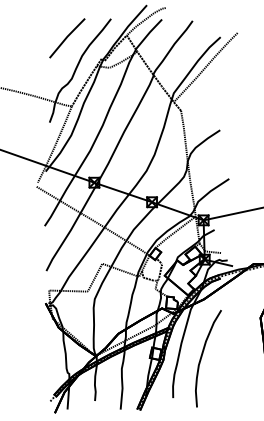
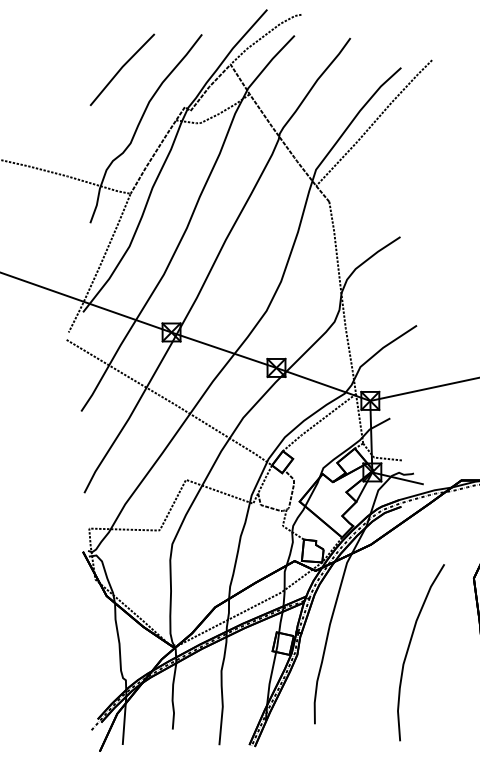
curve: (202, 357) -> (410, 650), moved

